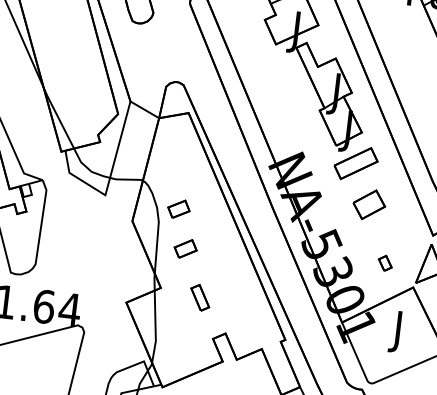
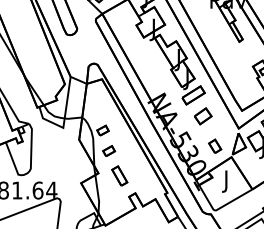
part: (385, 262) -> (215, 145), size x1.67
part: (199, 296) -> (119, 175), size x1.43

